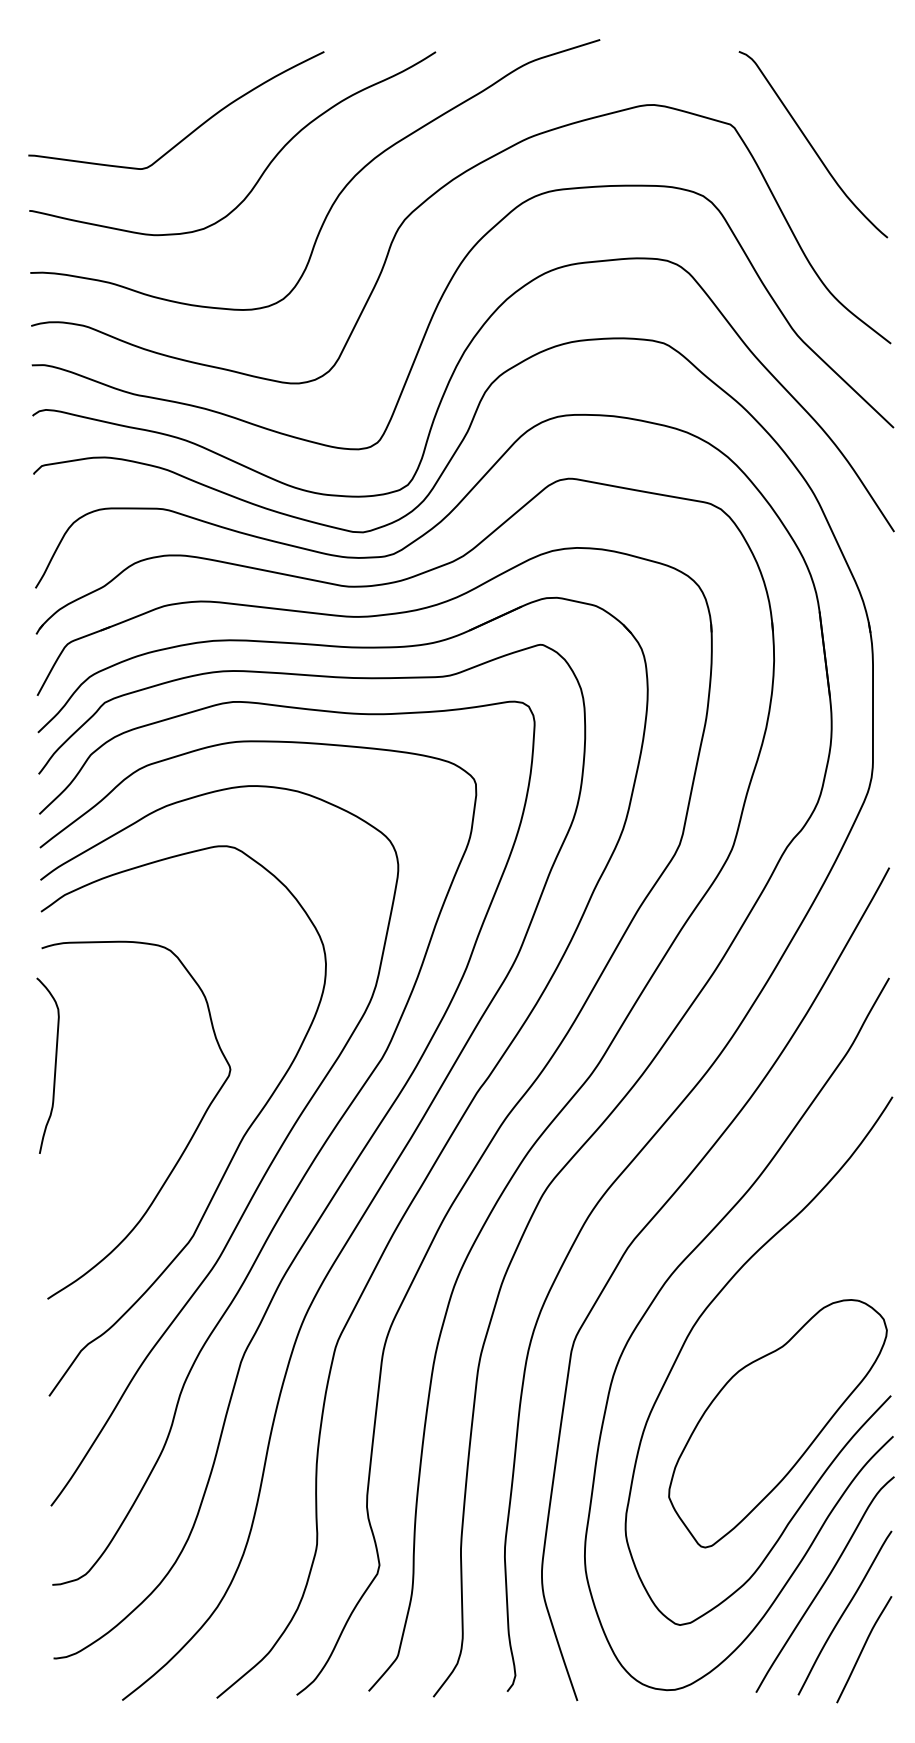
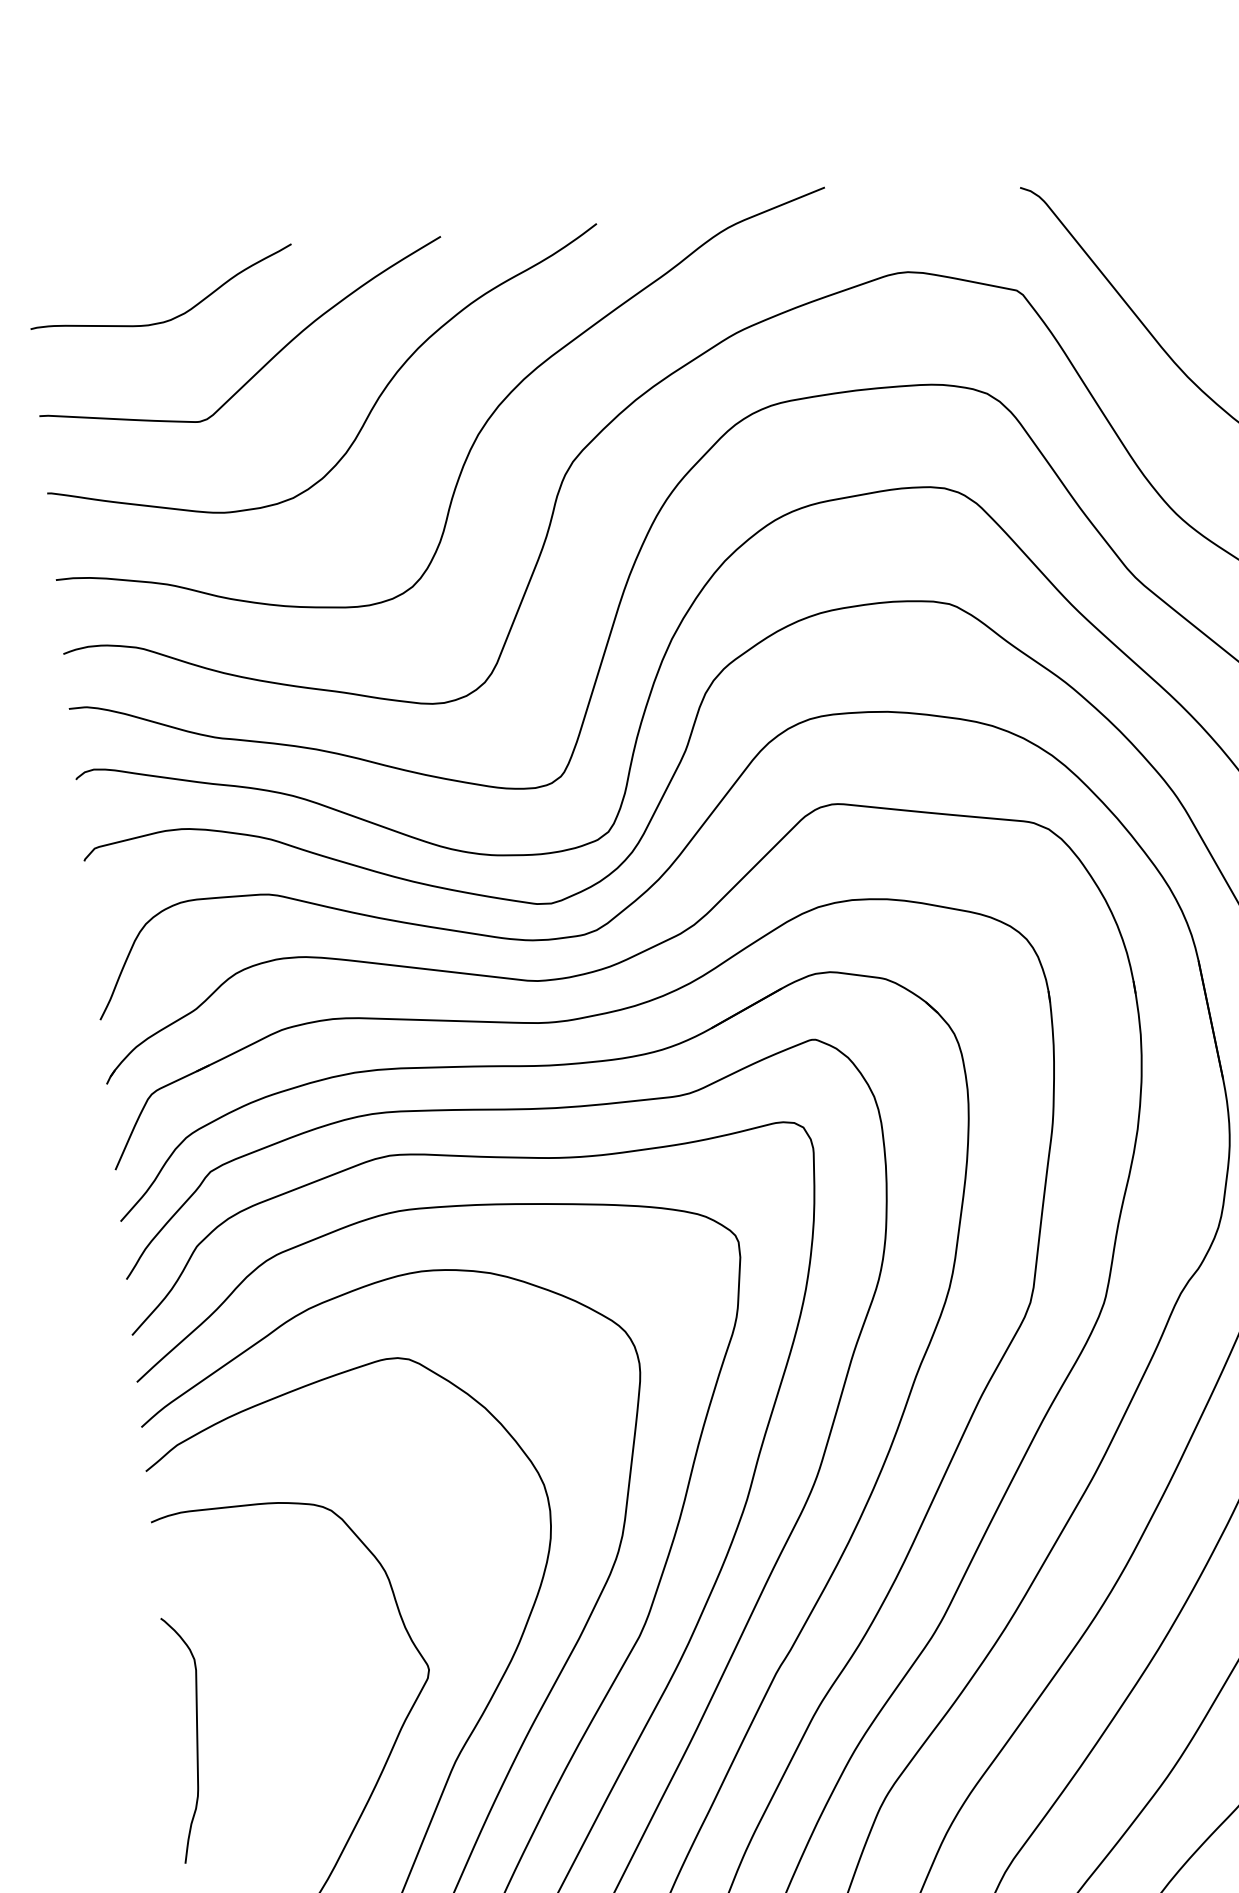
curve: (130, 92) -> (174, 316), added
curve: (54, 1065) -> (195, 1738), moved

